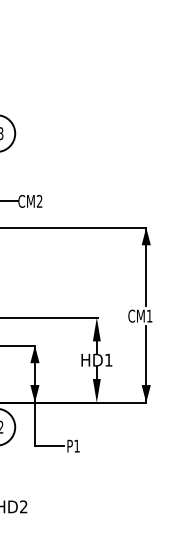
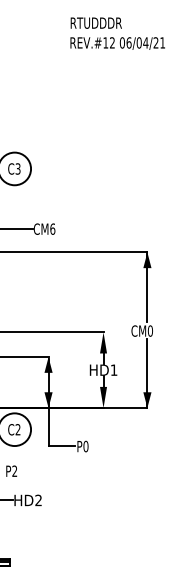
text: (39, 200) -> (52, 228), CM2 -> CM6
text: (148, 315) -> (149, 330), CM1 -> CM0
text: (76, 446) -> (85, 446), P1 -> P0

